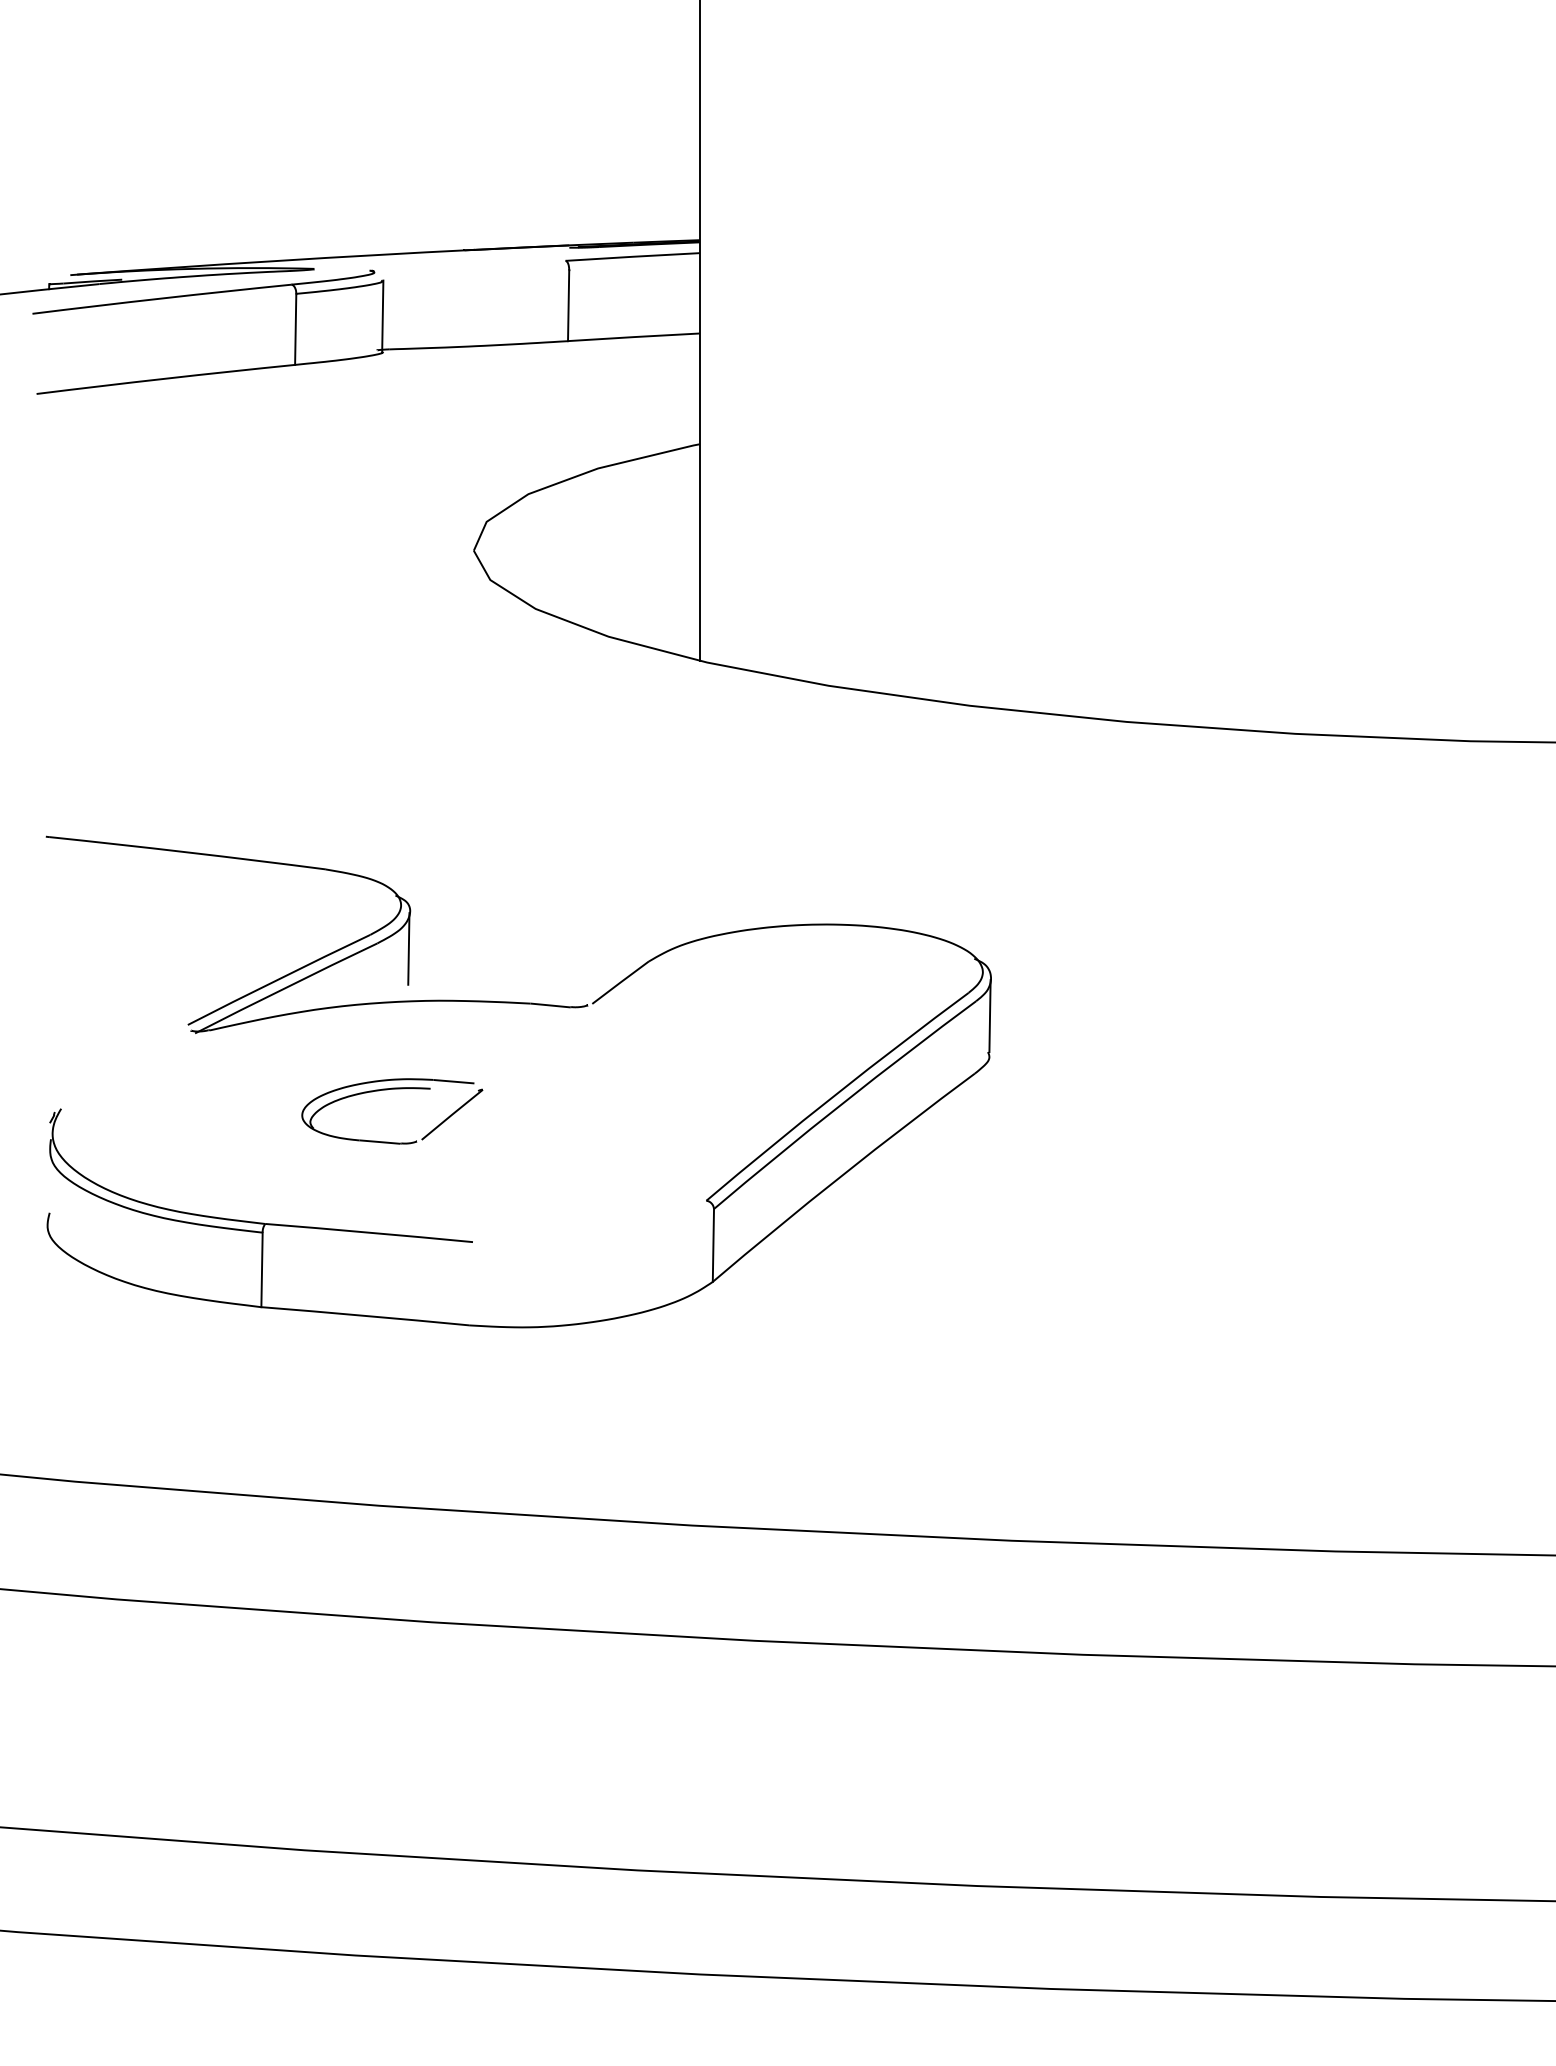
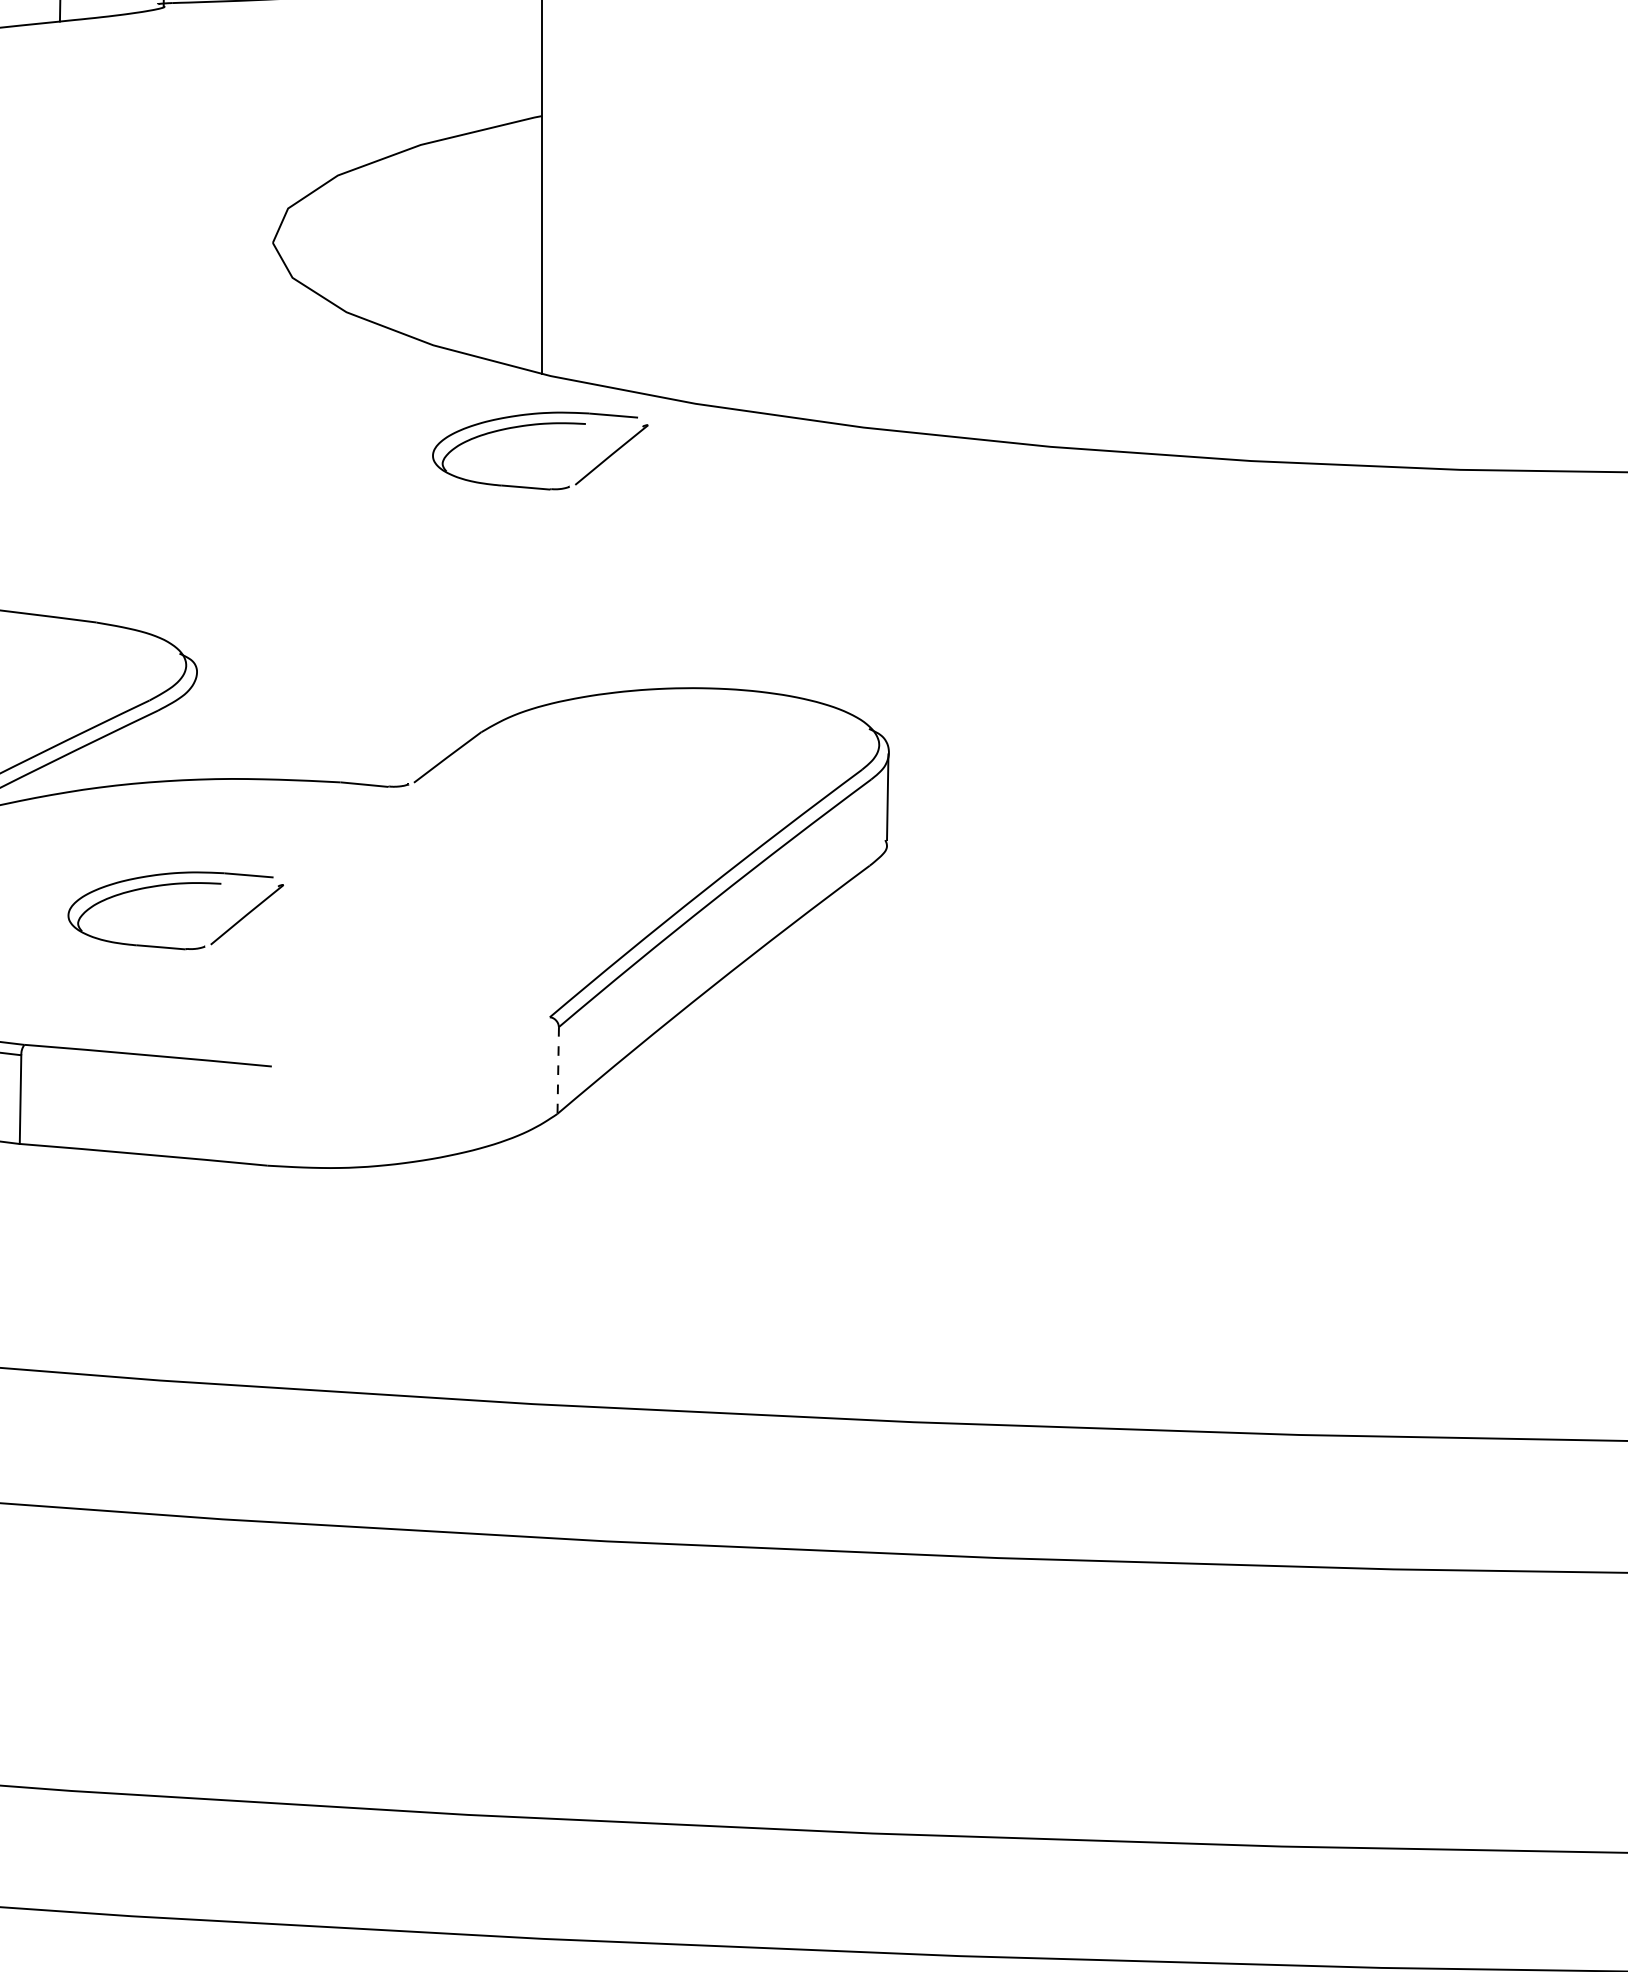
part: (693, 704) -> (534, 426), added
line: (408, 948) -> (195, 716), removed
line: (713, 1245) -> (558, 1070), solid -> dashed

